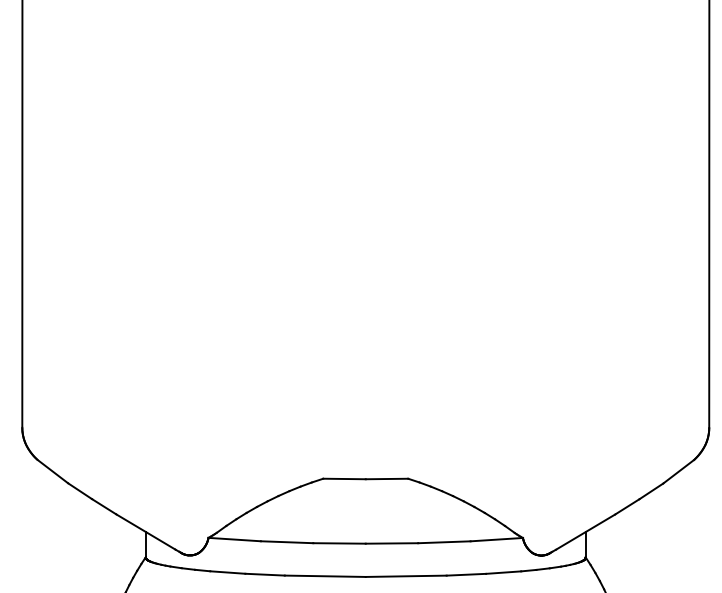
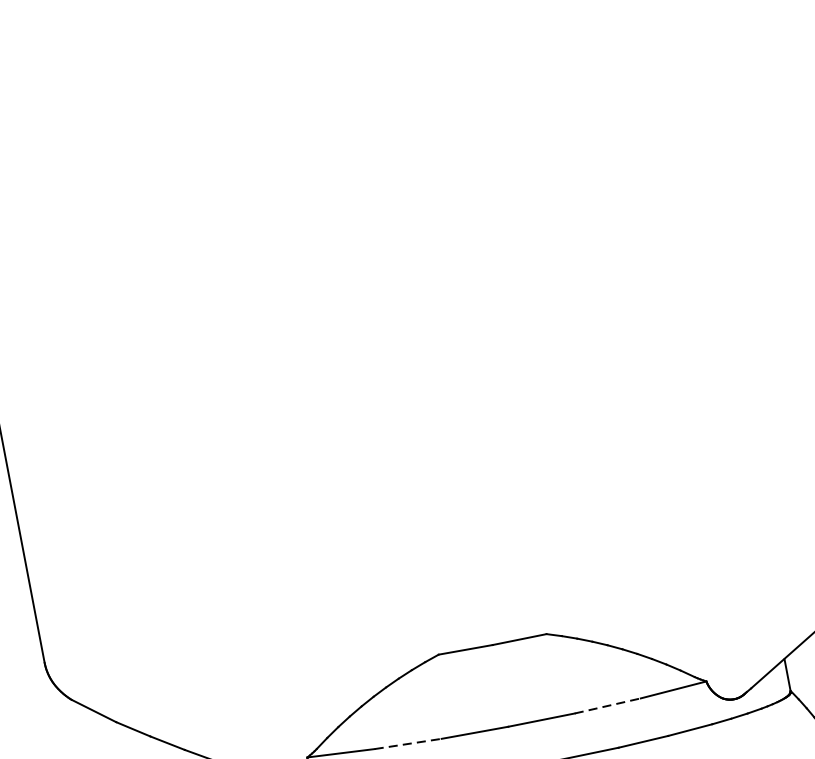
line: (287, 542) -> (408, 744), solid -> dashed
line: (444, 542) -> (607, 706), solid -> dashed

